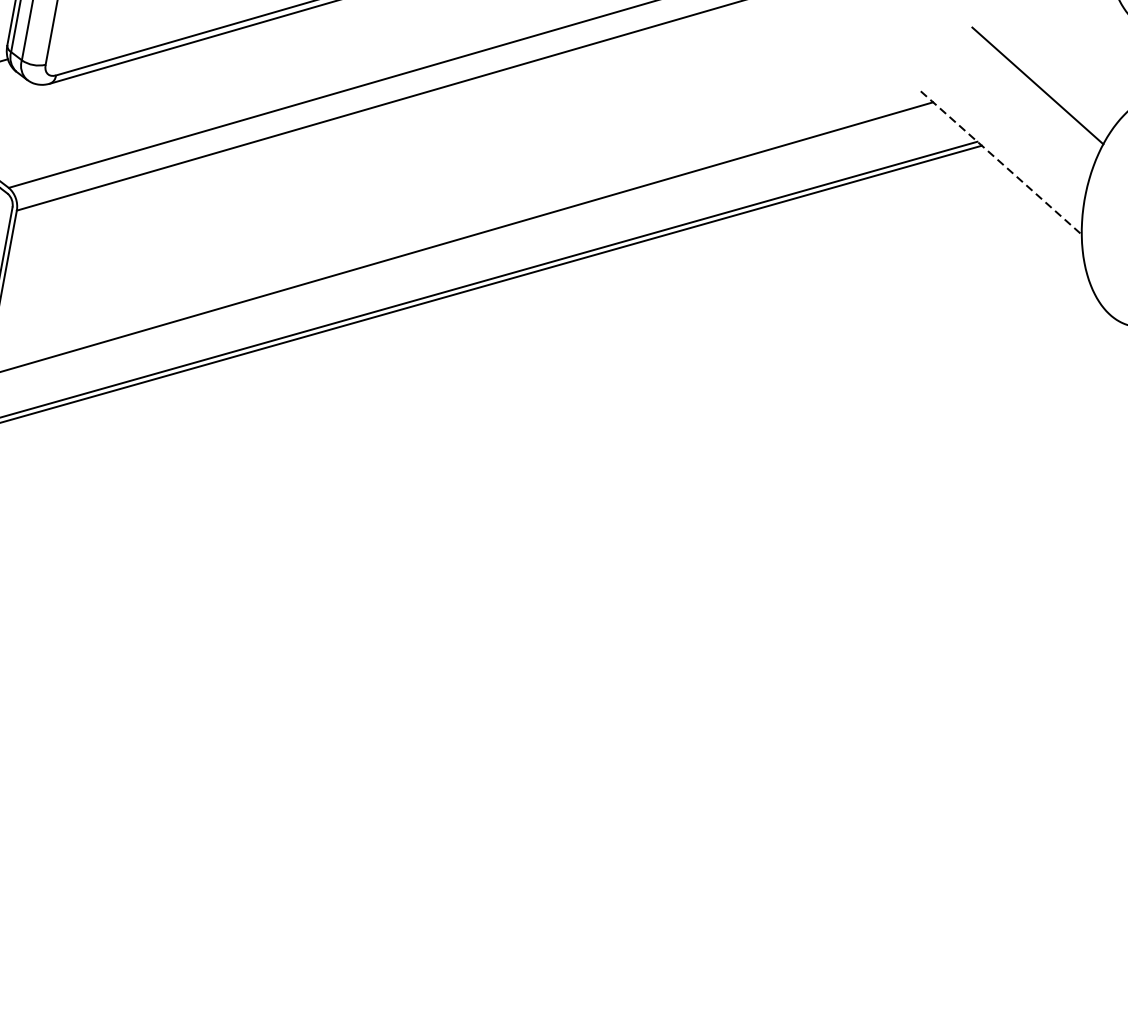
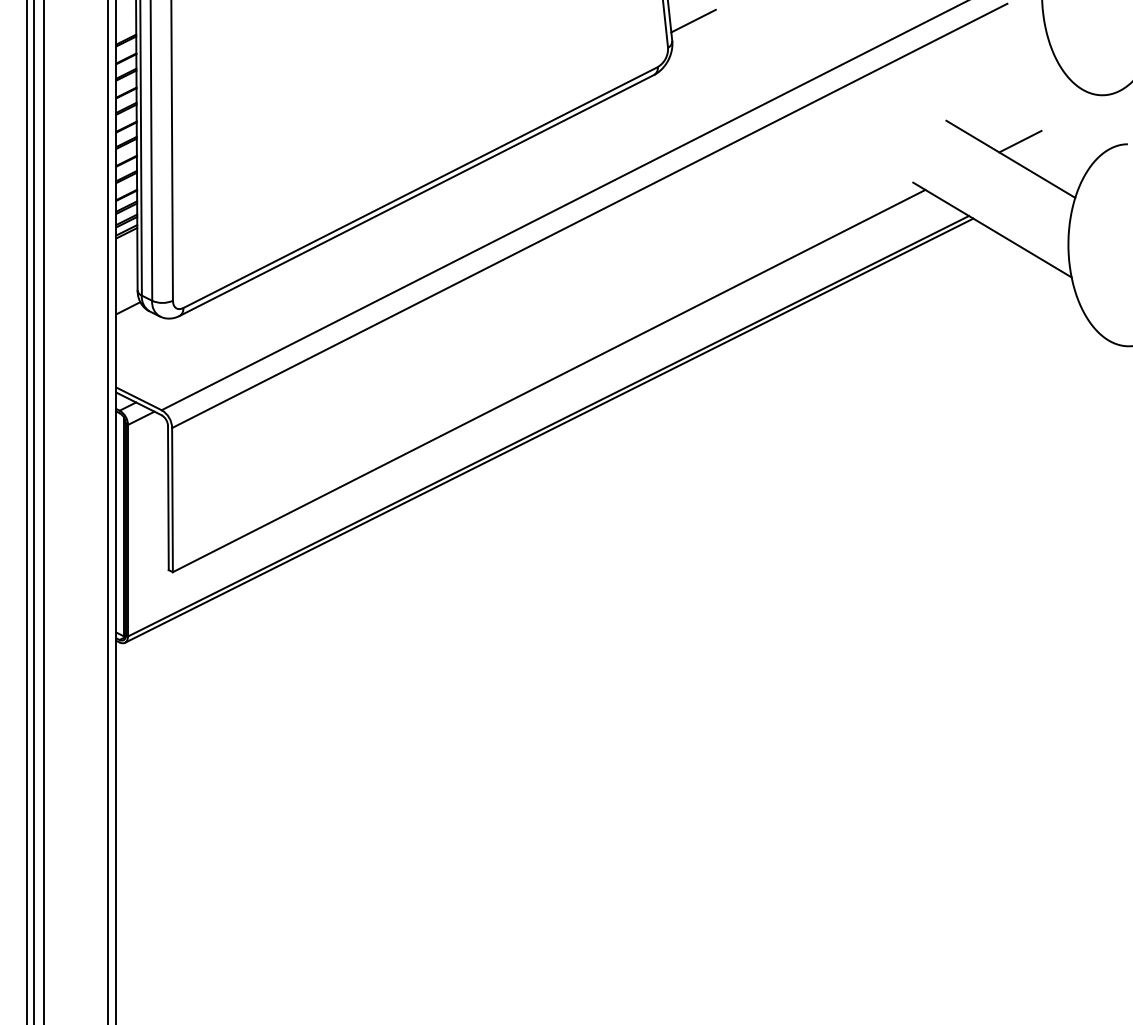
line: (1052, 67) -> (1020, 141), added
line: (1001, 163) -> (992, 230), dashed -> solid

